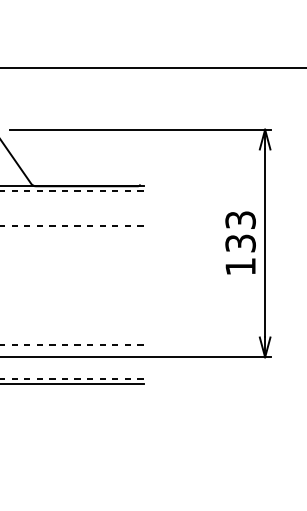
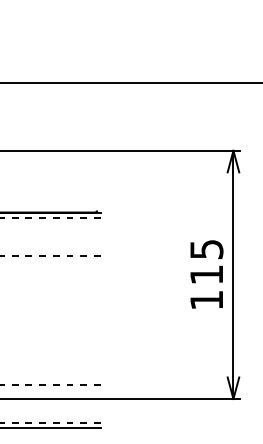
text: (240, 231) -> (206, 261), 133 -> 115

